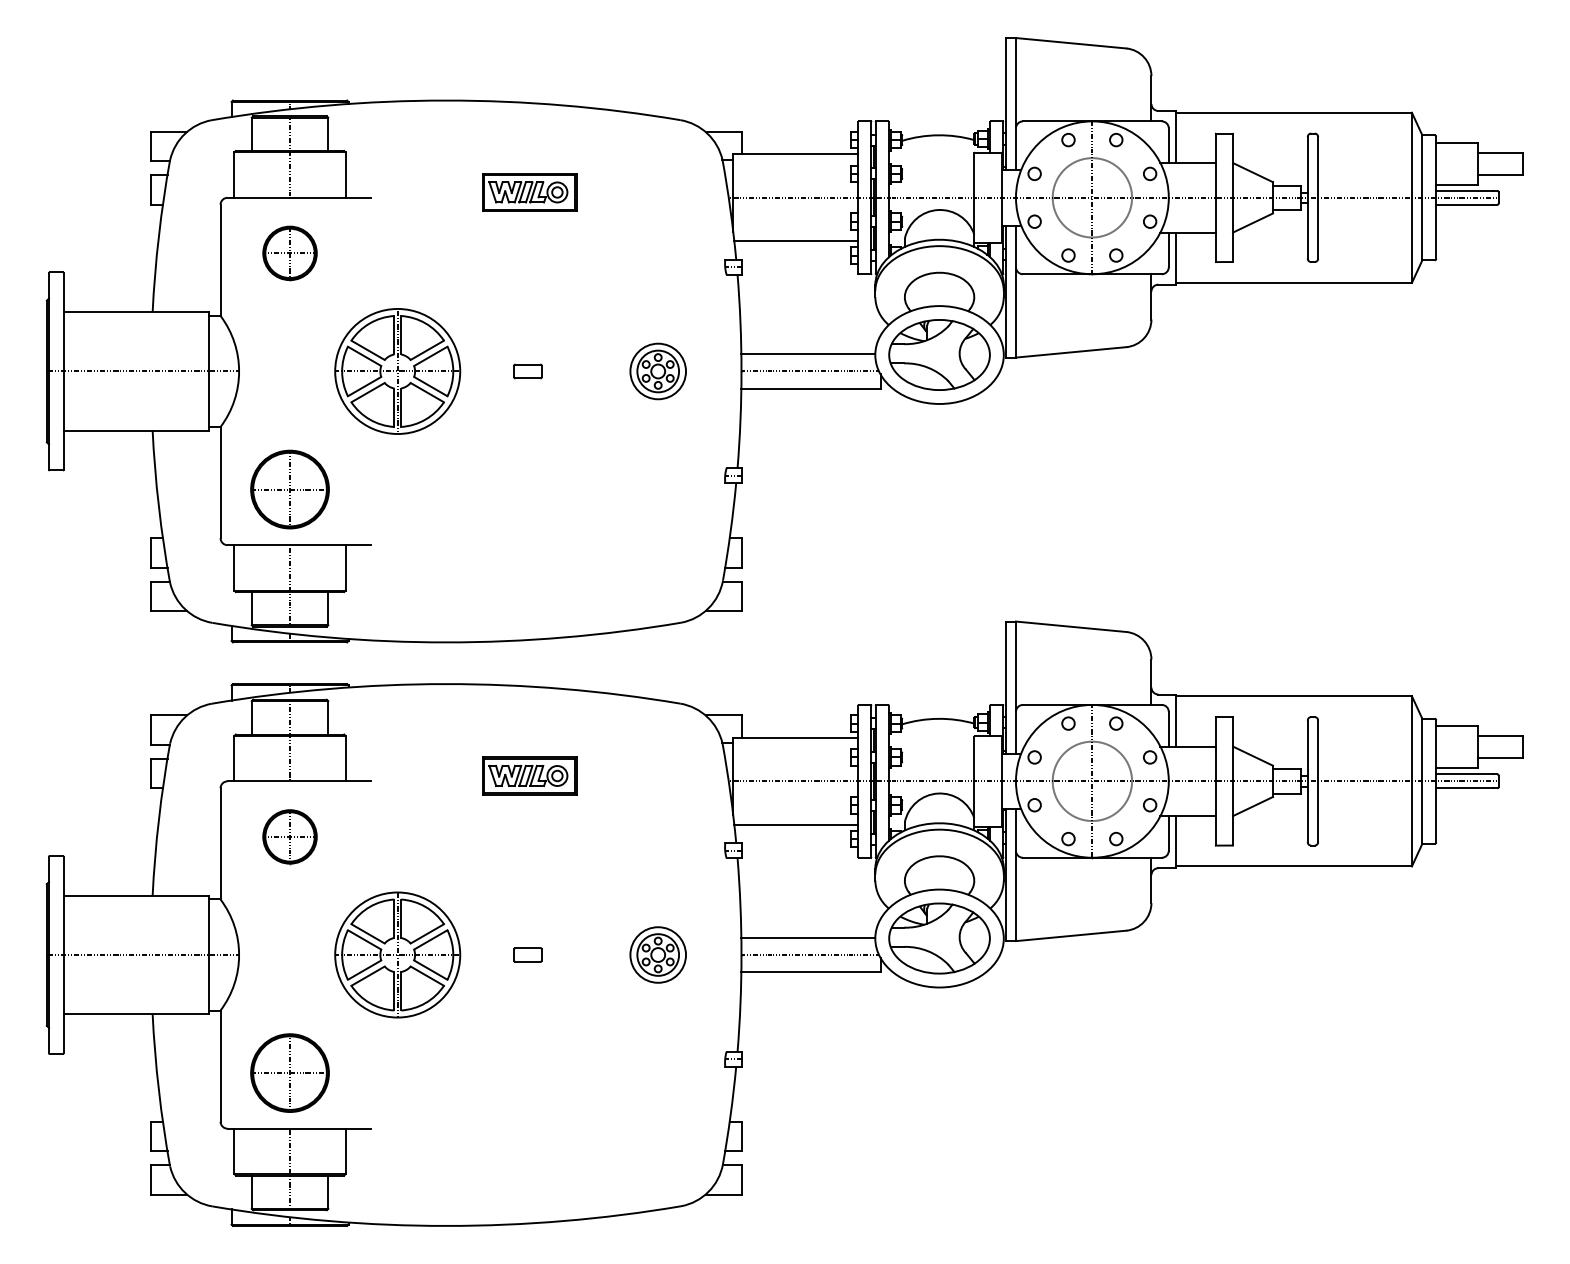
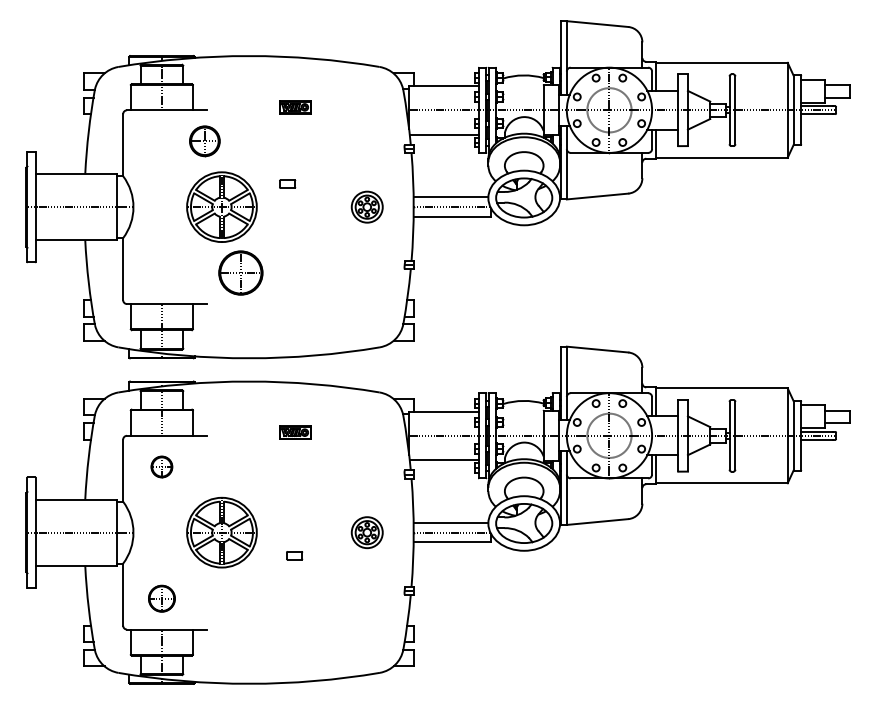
part: (529, 192) -> (295, 107), size x0.6
part: (289, 253) -> (204, 141), moved
part: (527, 370) -> (287, 183), moved
part: (289, 488) -> (240, 272), moved
part: (529, 775) -> (295, 432), size x0.6
part: (289, 838) -> (161, 467), size x0.7
part: (527, 954) -> (294, 555), moved
part: (289, 1073) -> (161, 598), size x0.6

